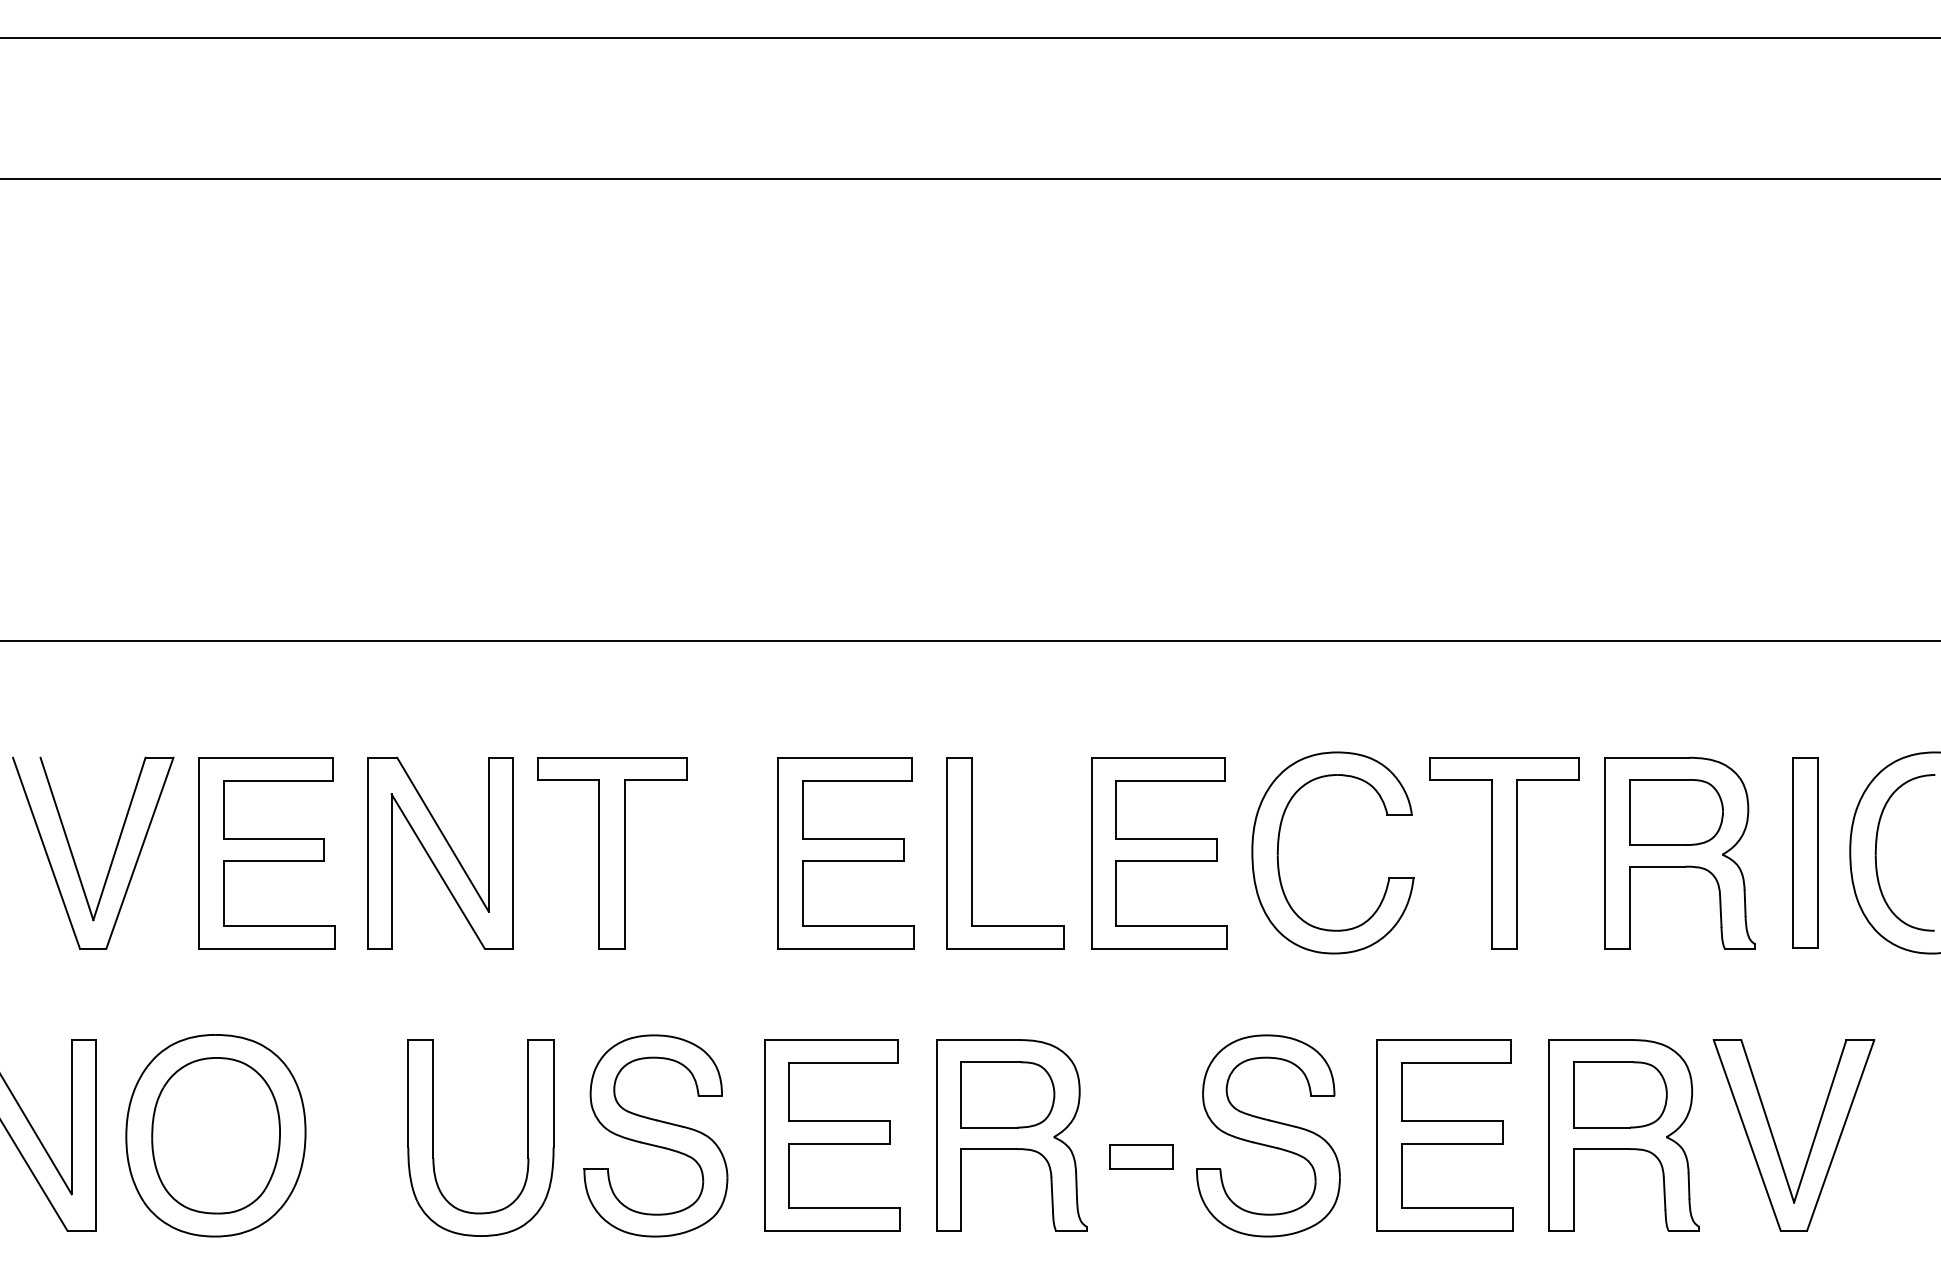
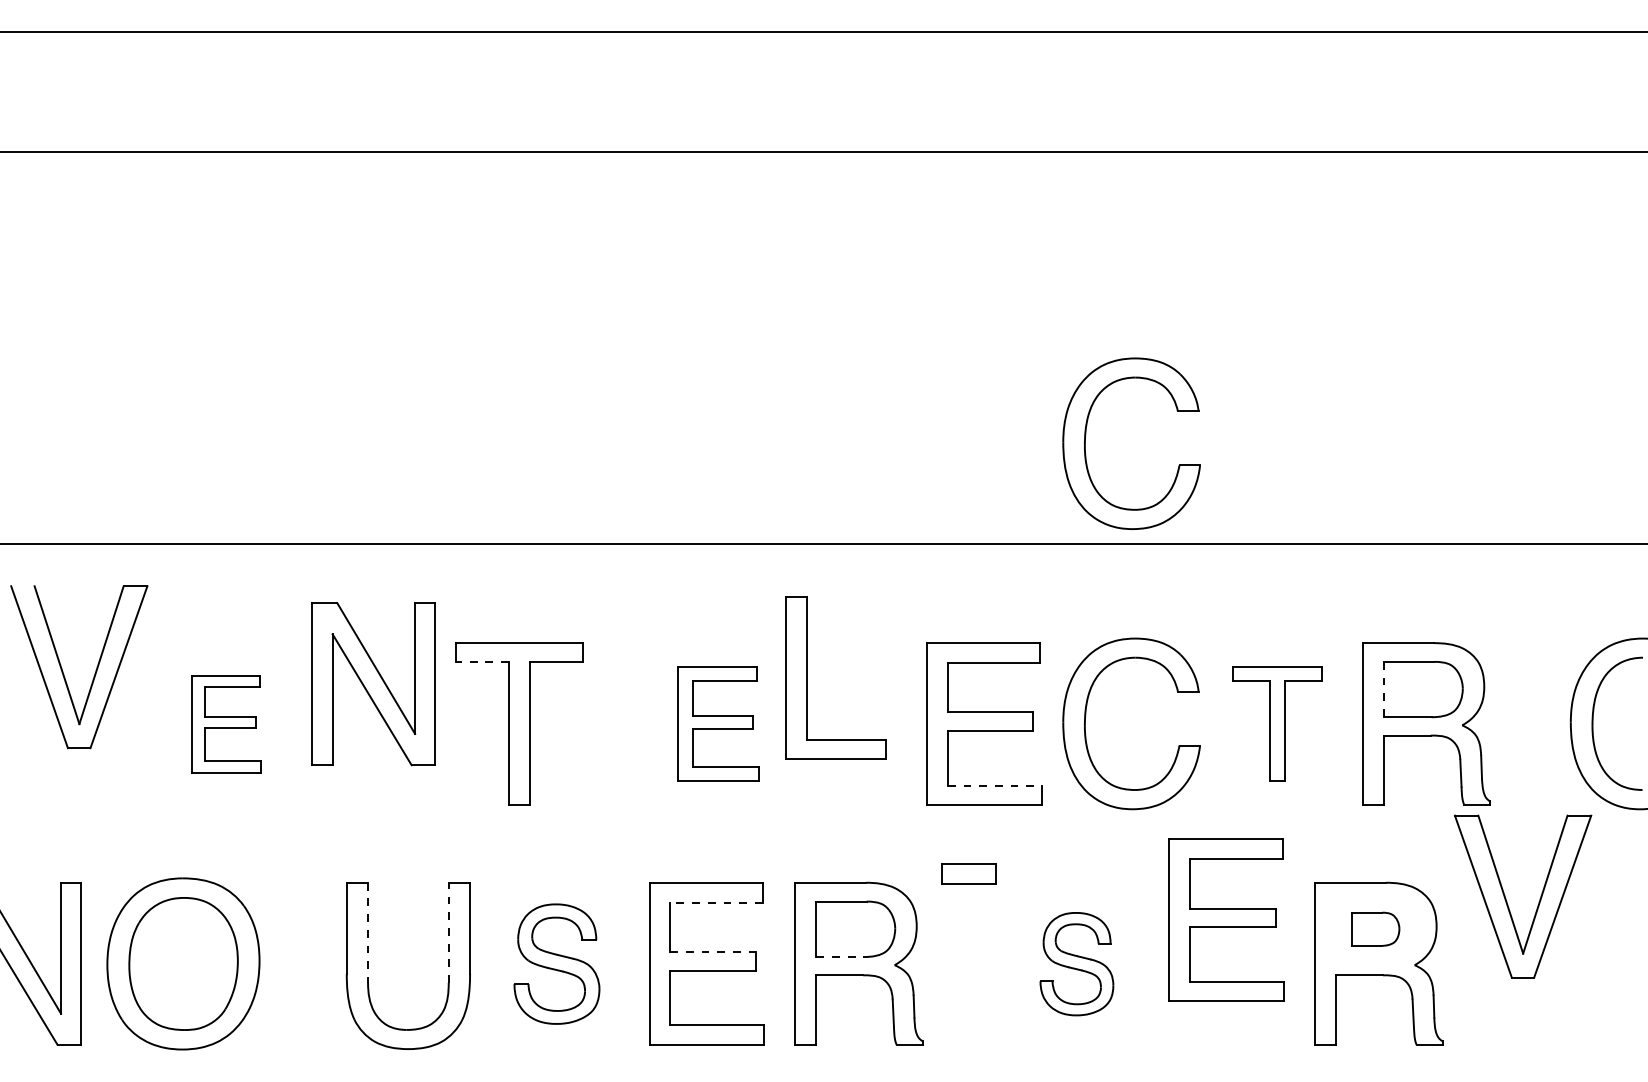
part: (1279, 513) -> (1086, 435), added
line: (568, 780) -> (482, 662), solid -> dashed
line: (1630, 812) -> (1384, 689), solid -> dashed
part: (440, 852) -> (374, 683), moved
part: (1805, 852) -> (1532, 723), removed
part: (266, 853) -> (226, 724), size x0.6
part: (845, 853) -> (717, 724), size x0.7
part: (972, 853) -> (807, 678), moved
part: (1504, 853) -> (1277, 724), size x0.7
part: (111, 859) -> (94, 672), moved
line: (1171, 925) -> (994, 785), solid -> dashed
line: (843, 1063) -> (716, 902), solid -> dashed
part: (1620, 1094) -> (1375, 928), size x0.6
line: (433, 1099) -> (368, 933), solid -> dashed
line: (528, 1099) -> (448, 933), solid -> dashed
line: (840, 1121) -> (713, 951), solid -> dashed
line: (989, 1127) -> (840, 956), solid -> dashed
part: (655, 1135) -> (556, 963), size x0.7
part: (1268, 1135) -> (1076, 963), size x0.6
part: (1444, 1135) -> (1226, 920), moved
part: (1775, 1141) -> (1507, 901), moved
part: (1141, 1156) -> (969, 873), moved

